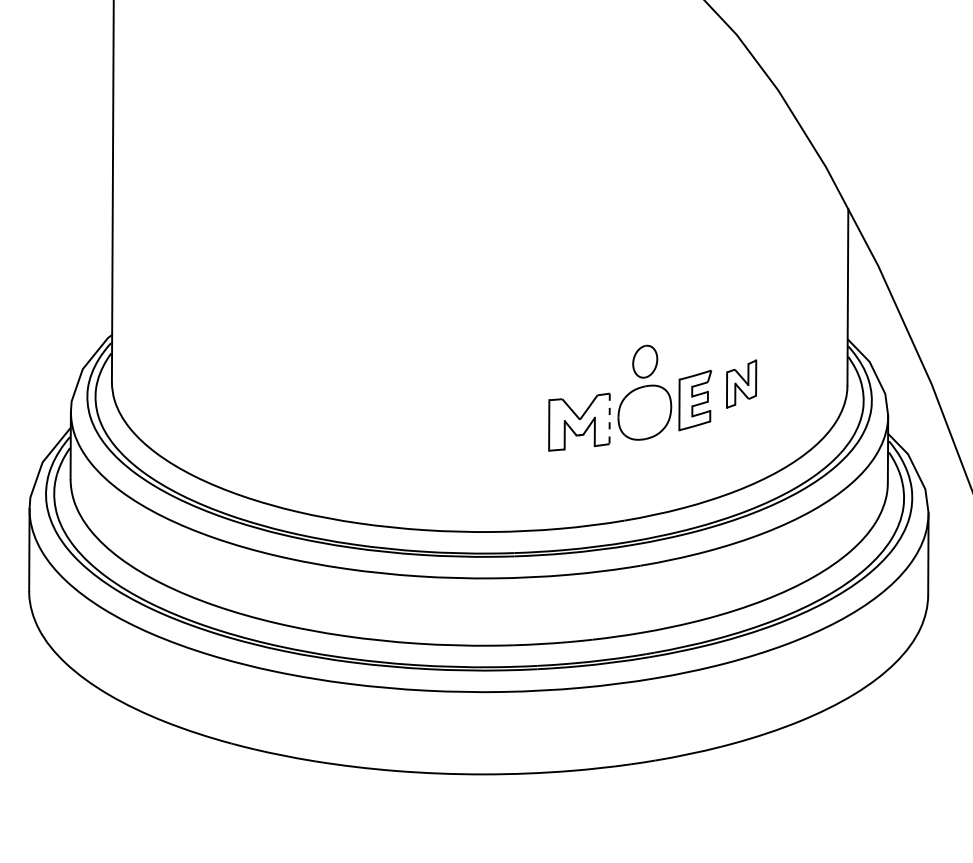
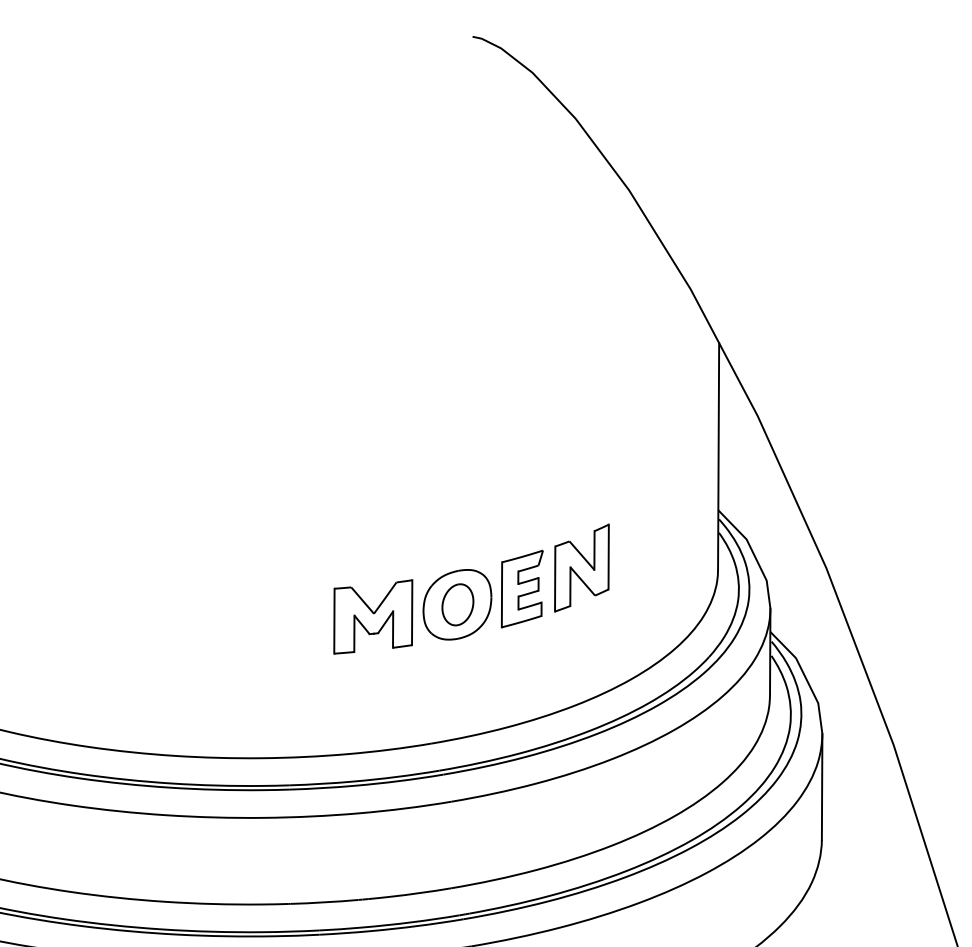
part: (645, 361) -> (458, 604), moved
part: (741, 383) -> (581, 567), size x1.43
line: (609, 419) -> (411, 613), dashed -> solid

